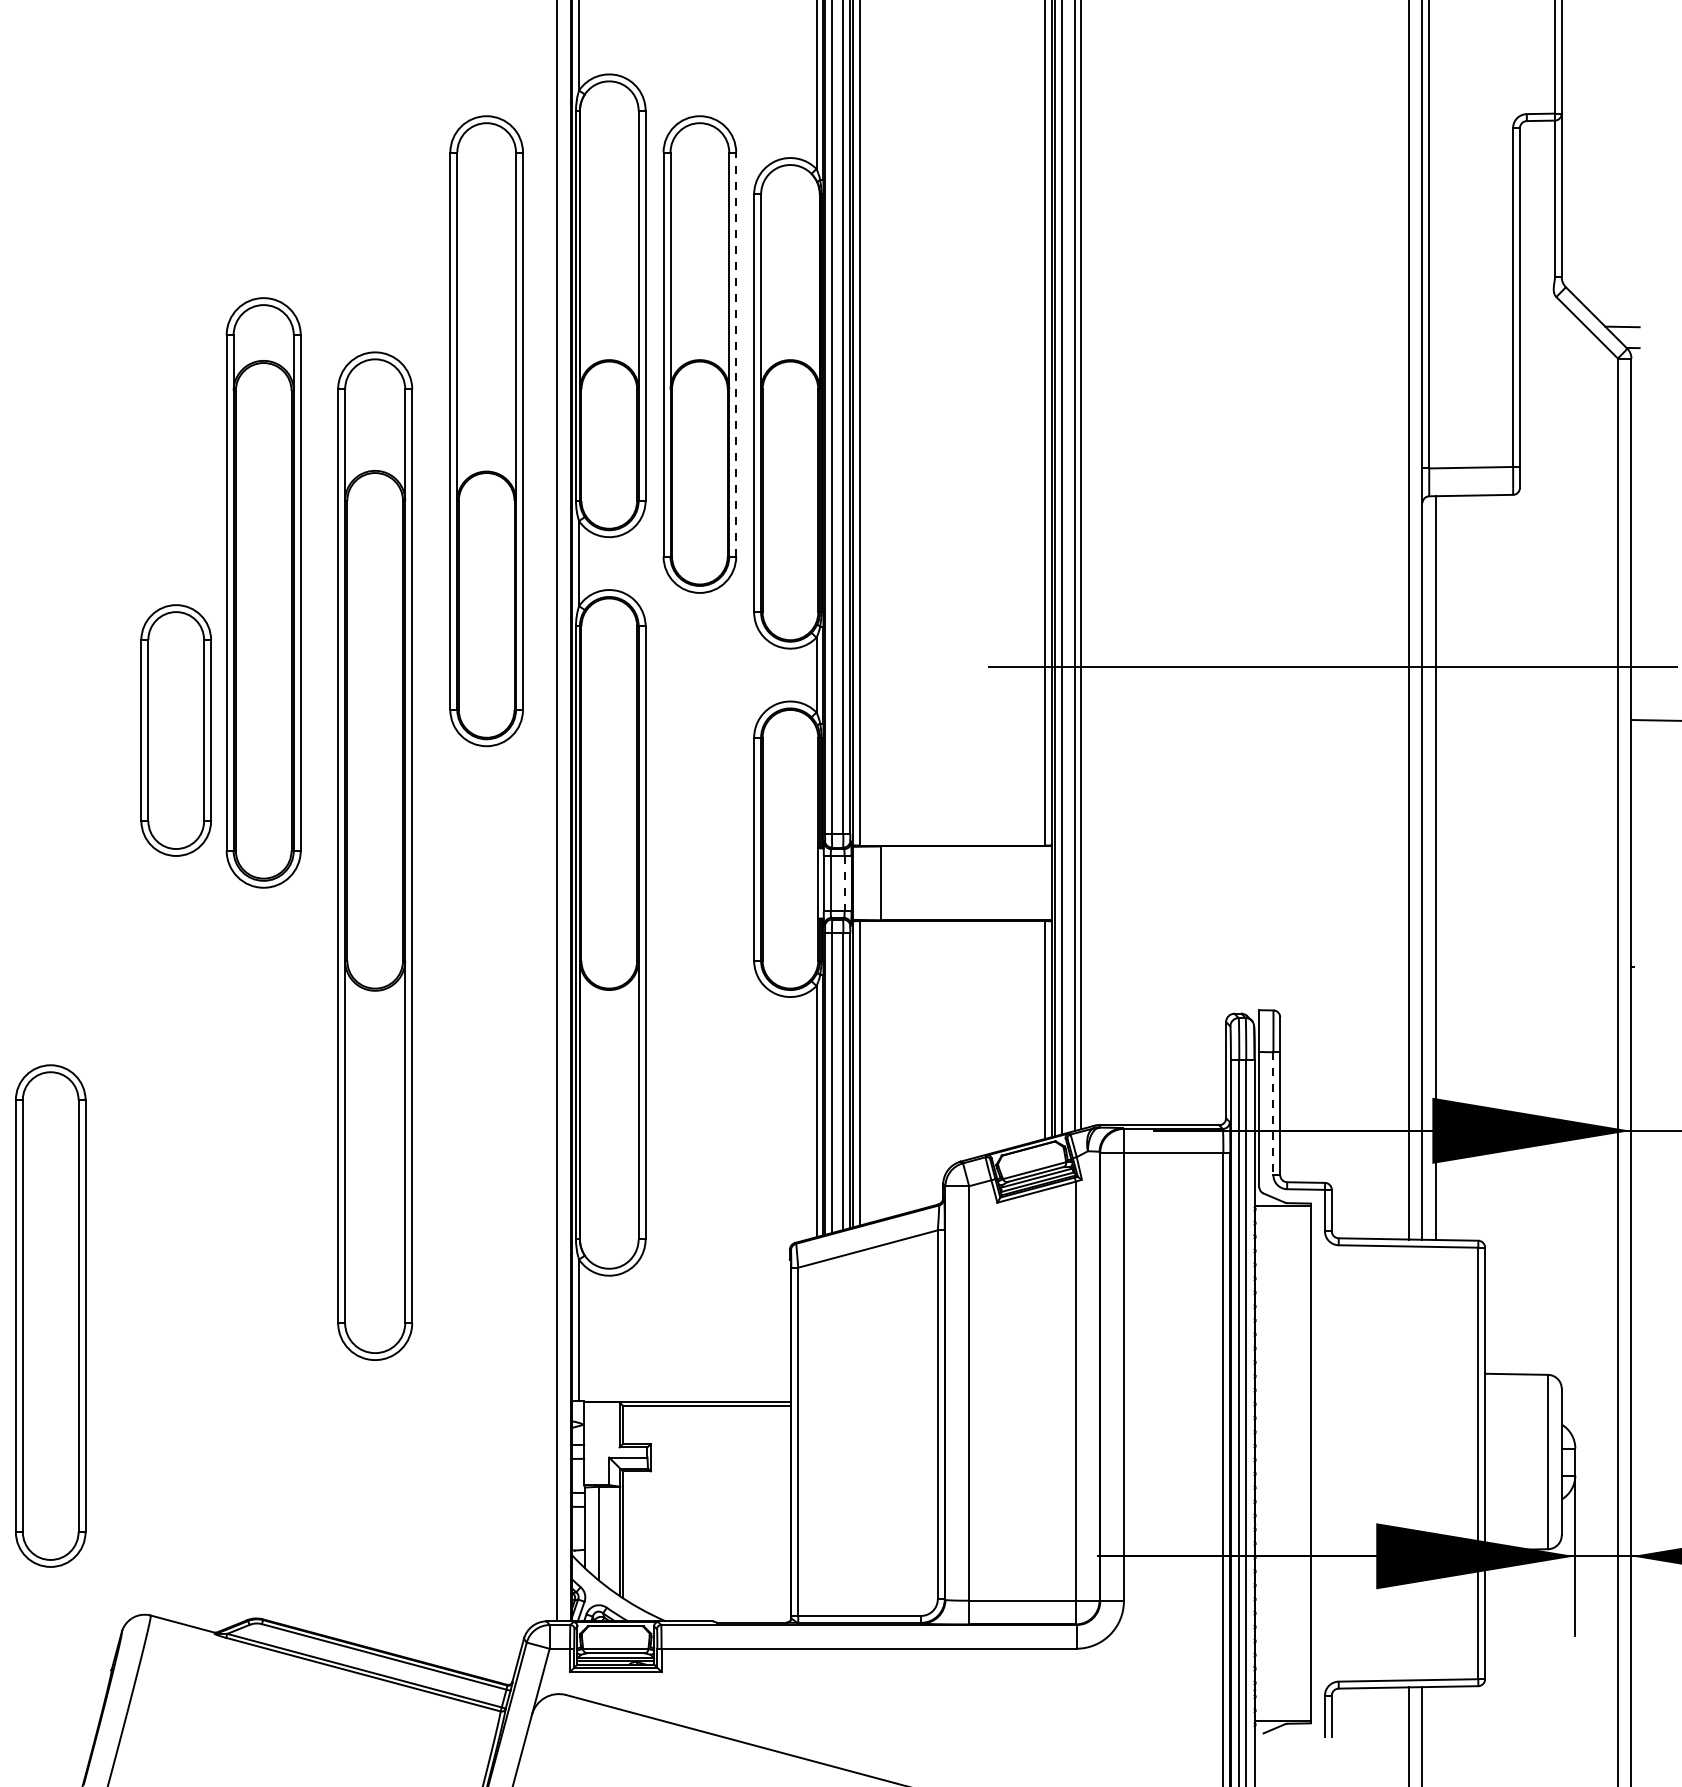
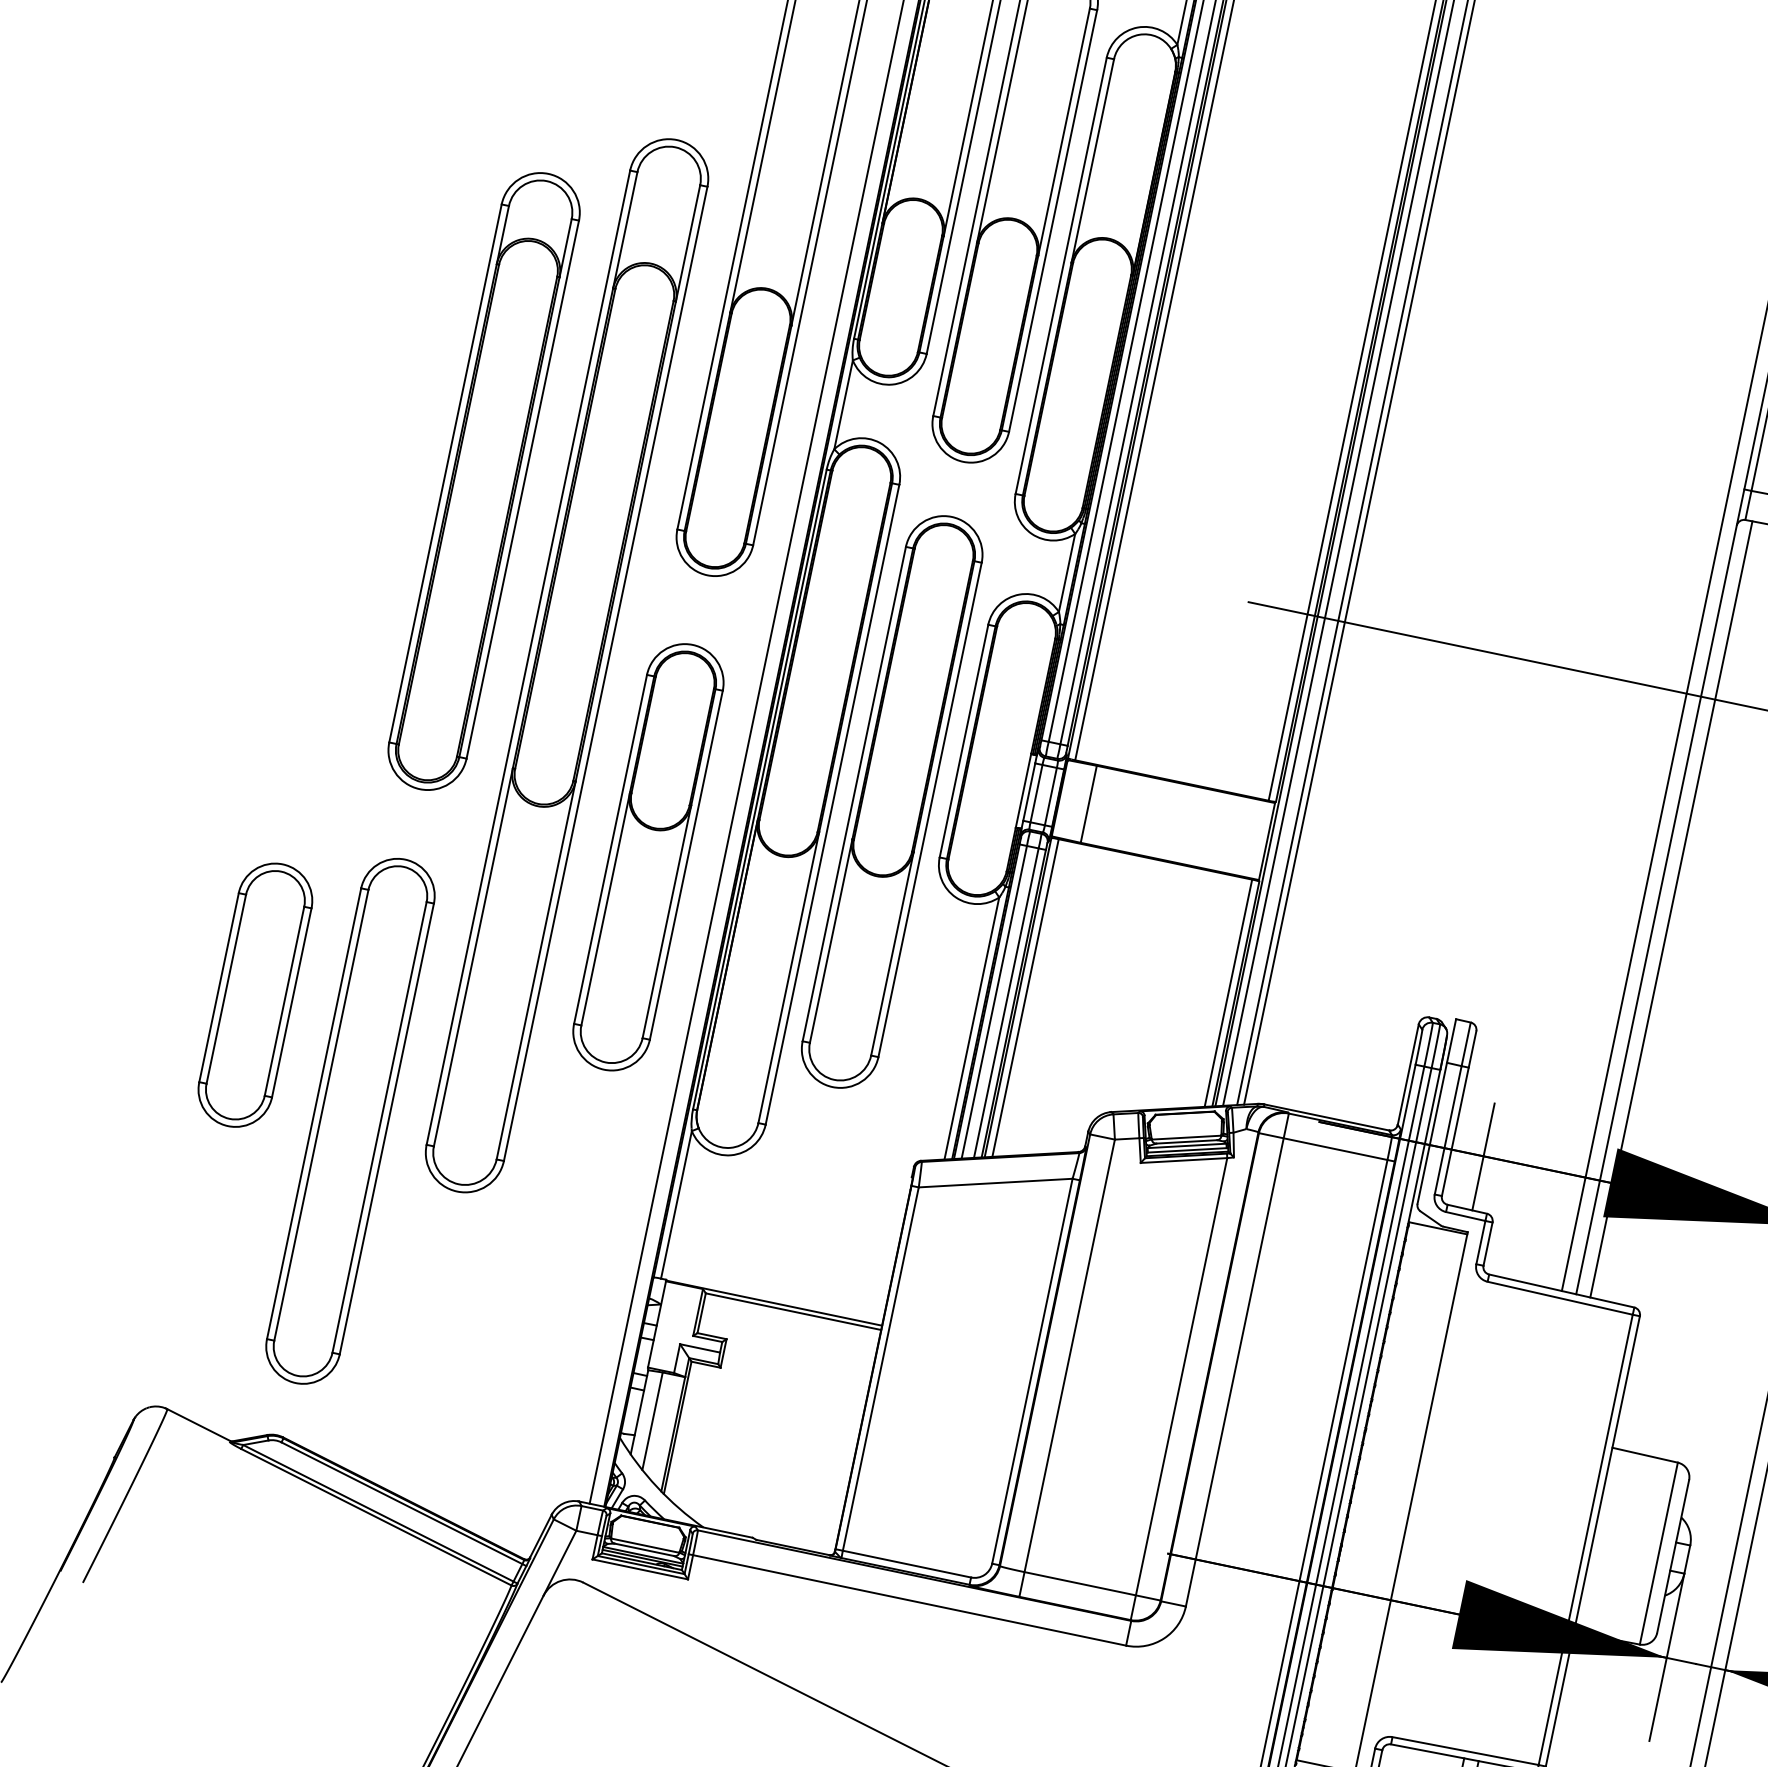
line: (736, 354) -> (1053, 221), dashed -> solid
part: (263, 592) -> (484, 481), moved
part: (175, 730) -> (254, 995), moved
line: (844, 884) -> (1050, 797), dashed -> solid
part: (699, 918) -> (891, 801), added
part: (486, 1016) -> (648, 857), added
line: (1273, 1113) -> (1448, 1130), dashed -> solid
line: (1310, 1131) -> (1483, 1156), added
part: (50, 1315) -> (350, 1120), moved

